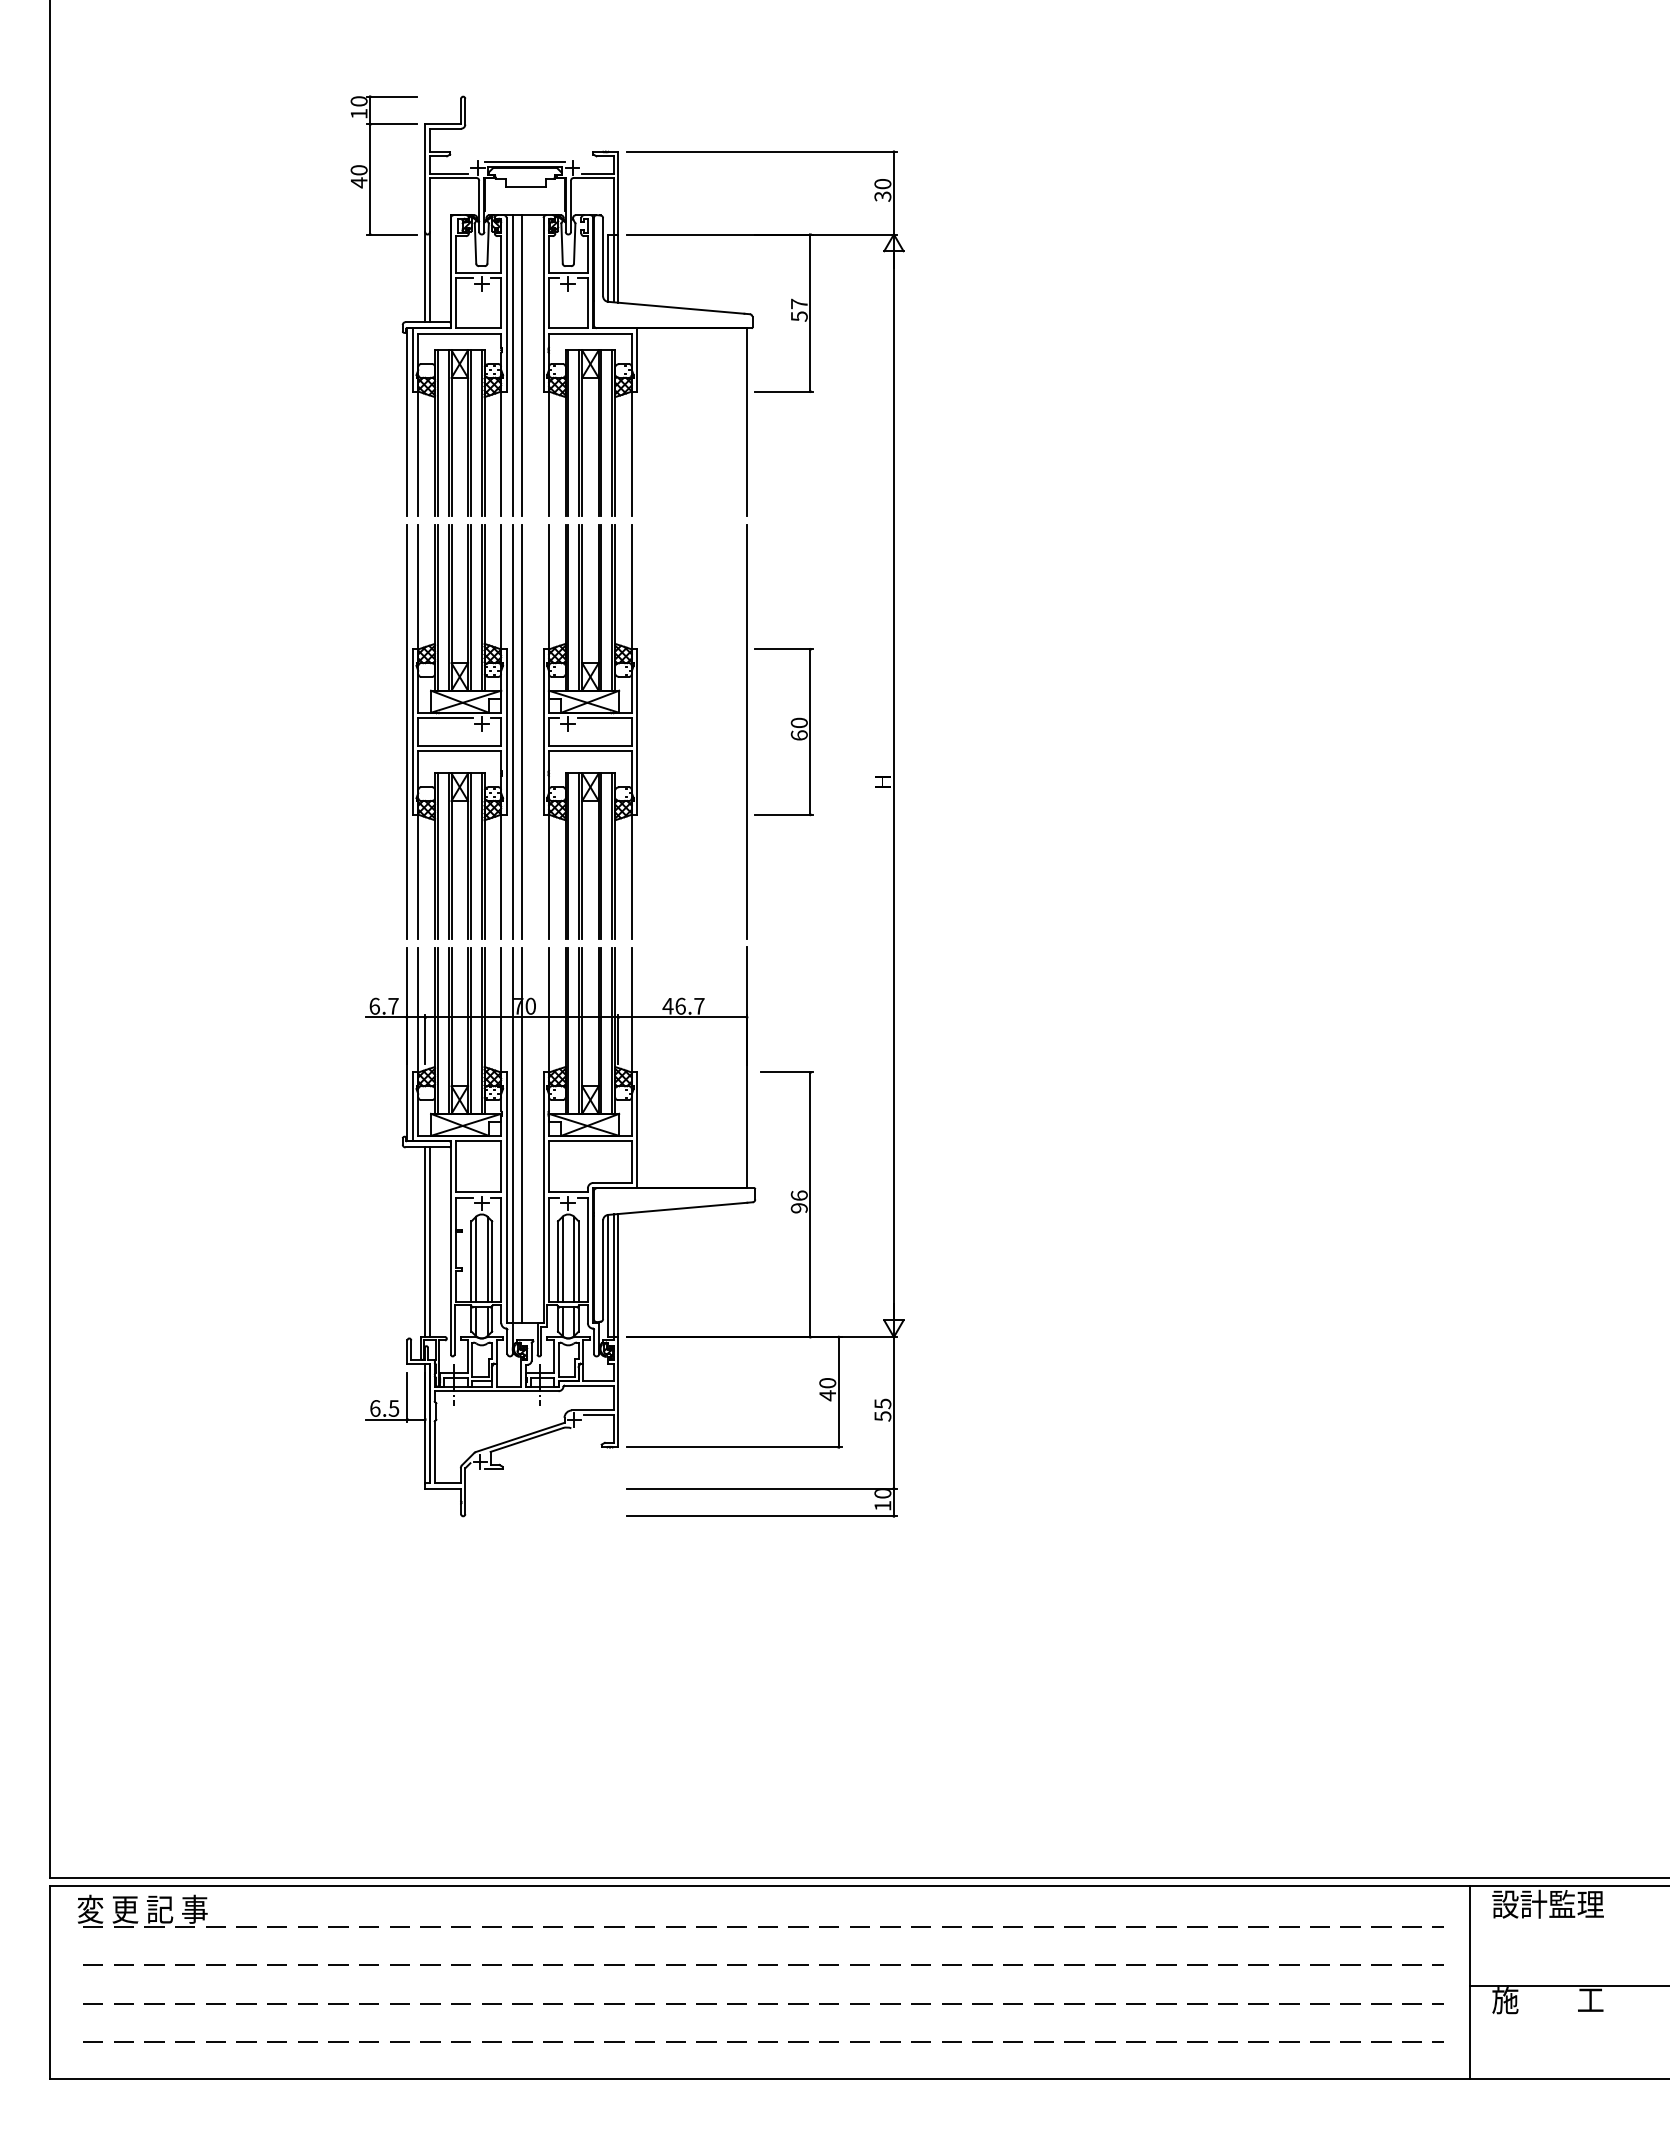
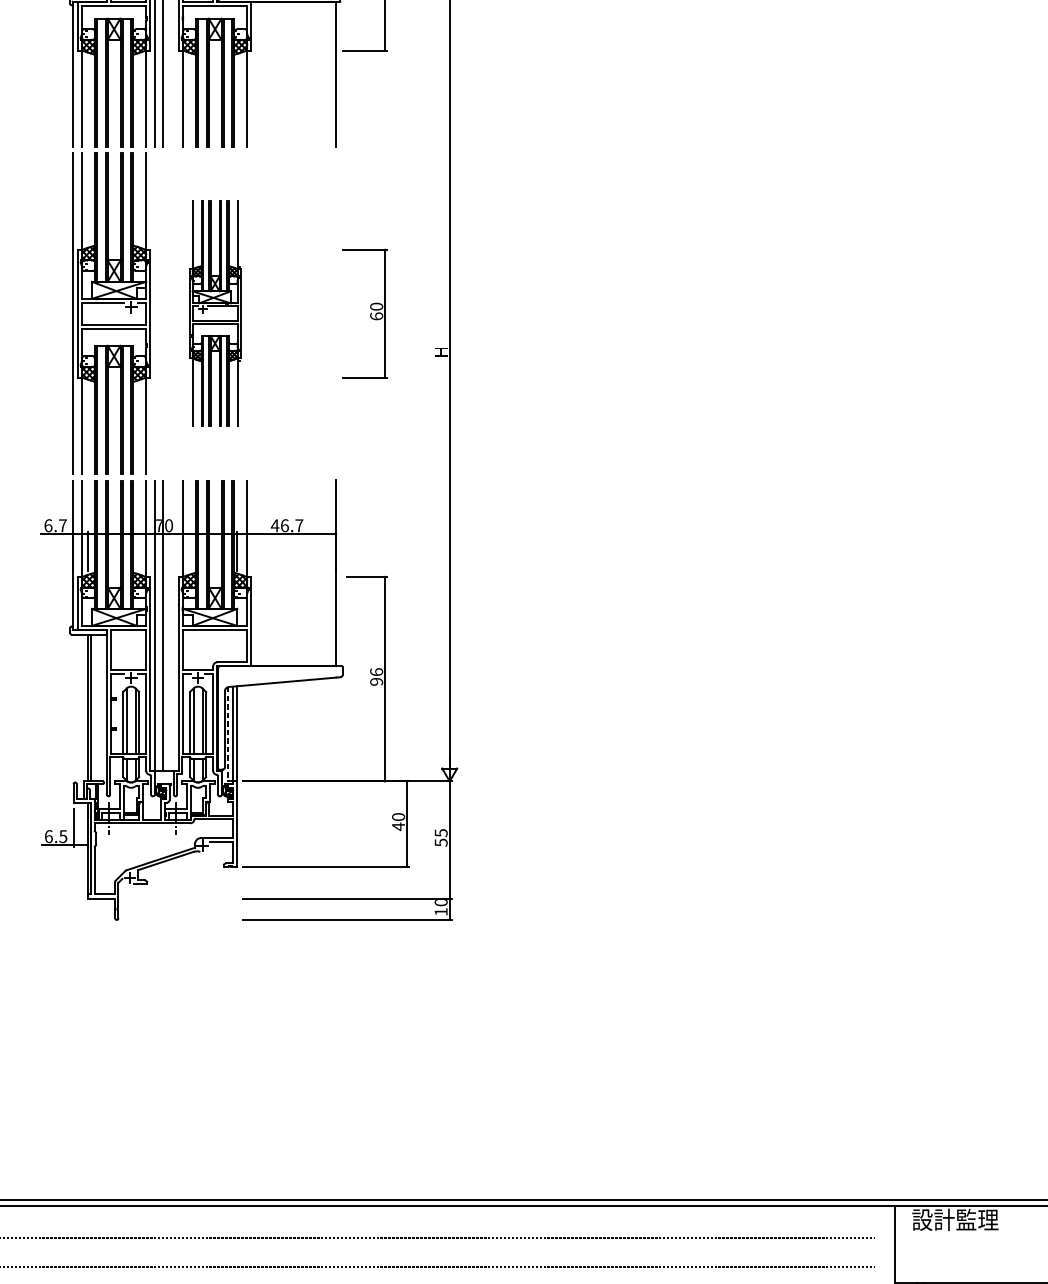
line: (512, 731) -> (154, 313), removed
line: (522, 731) -> (162, 313), removed
part: (590, 731) -> (215, 313), size x0.7
line: (747, 731) -> (336, 313), removed
line: (607, 1276) -> (228, 734), solid -> dashed

